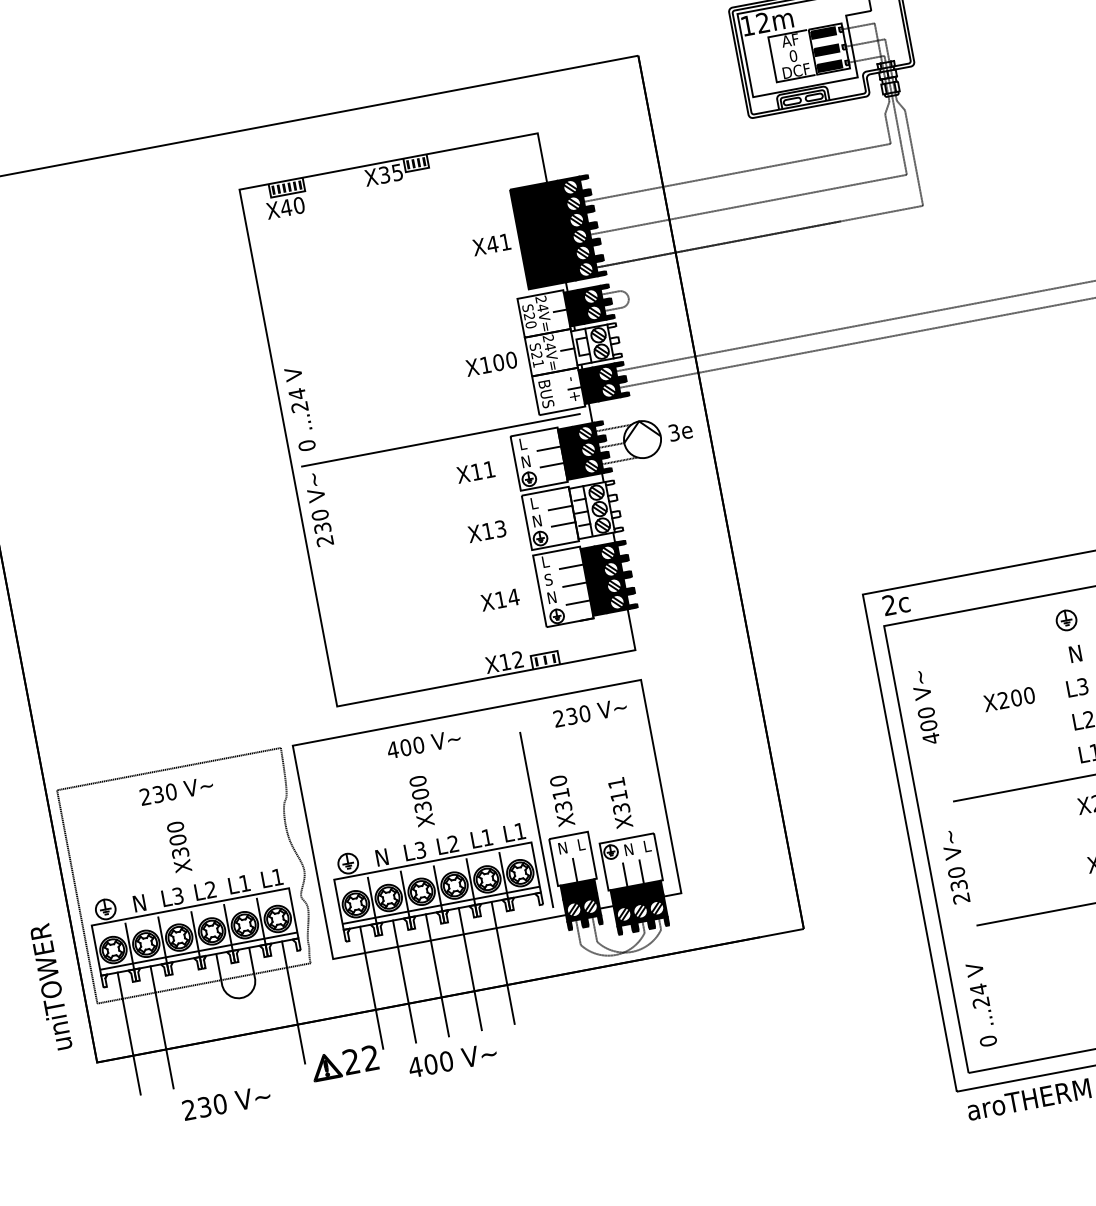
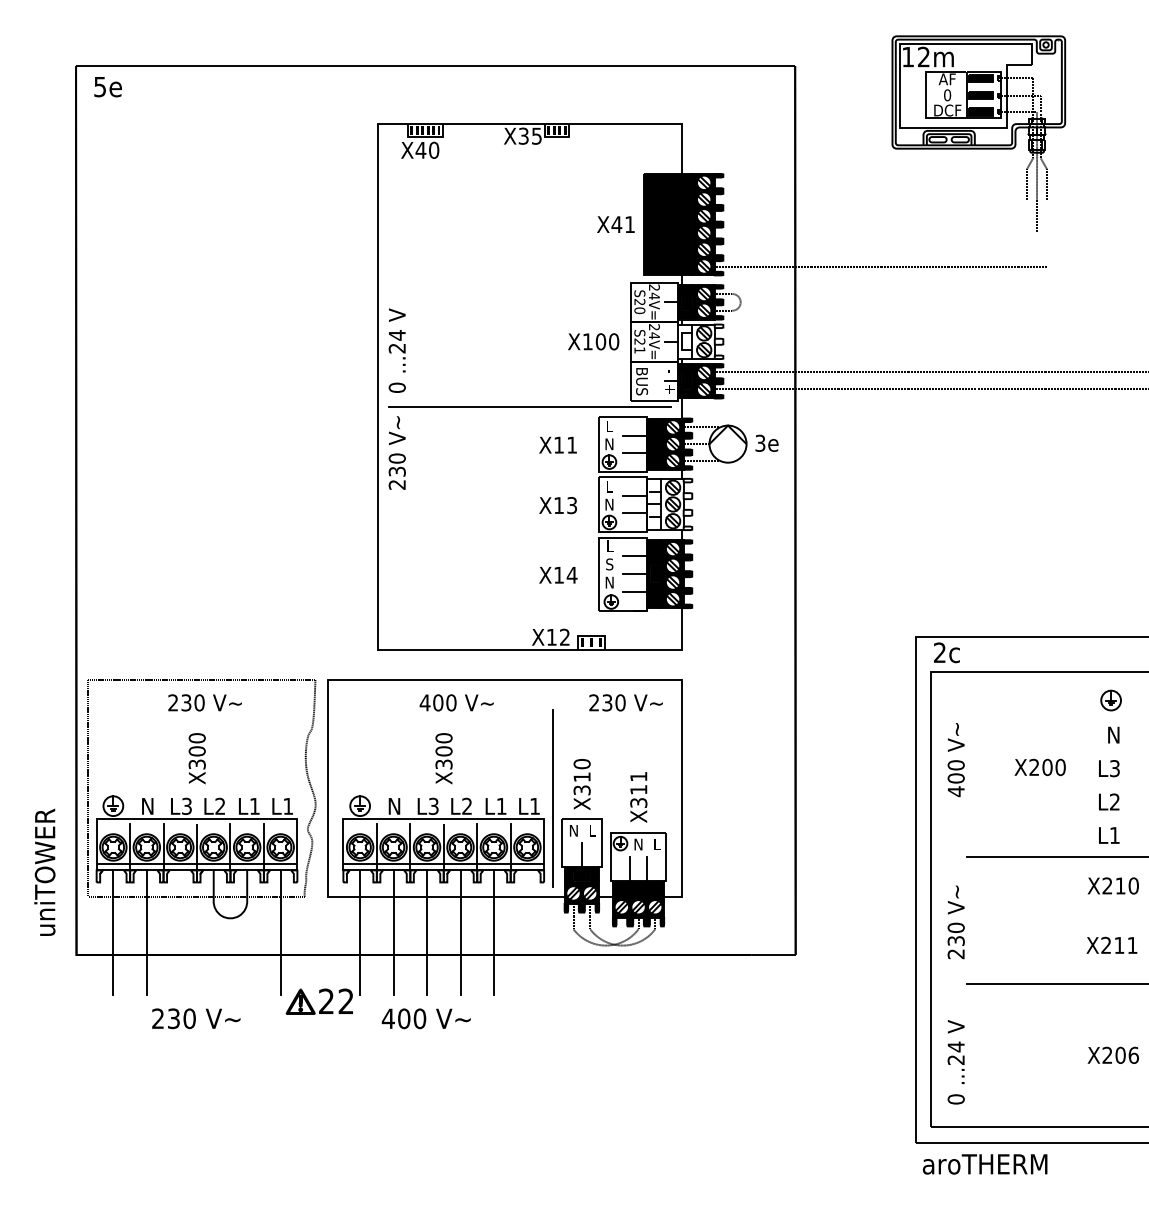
line: (737, 172) -> (870, 199), removed
line: (917, 172) -> (1047, 232), removed
line: (748, 205) -> (875, 233), removed

